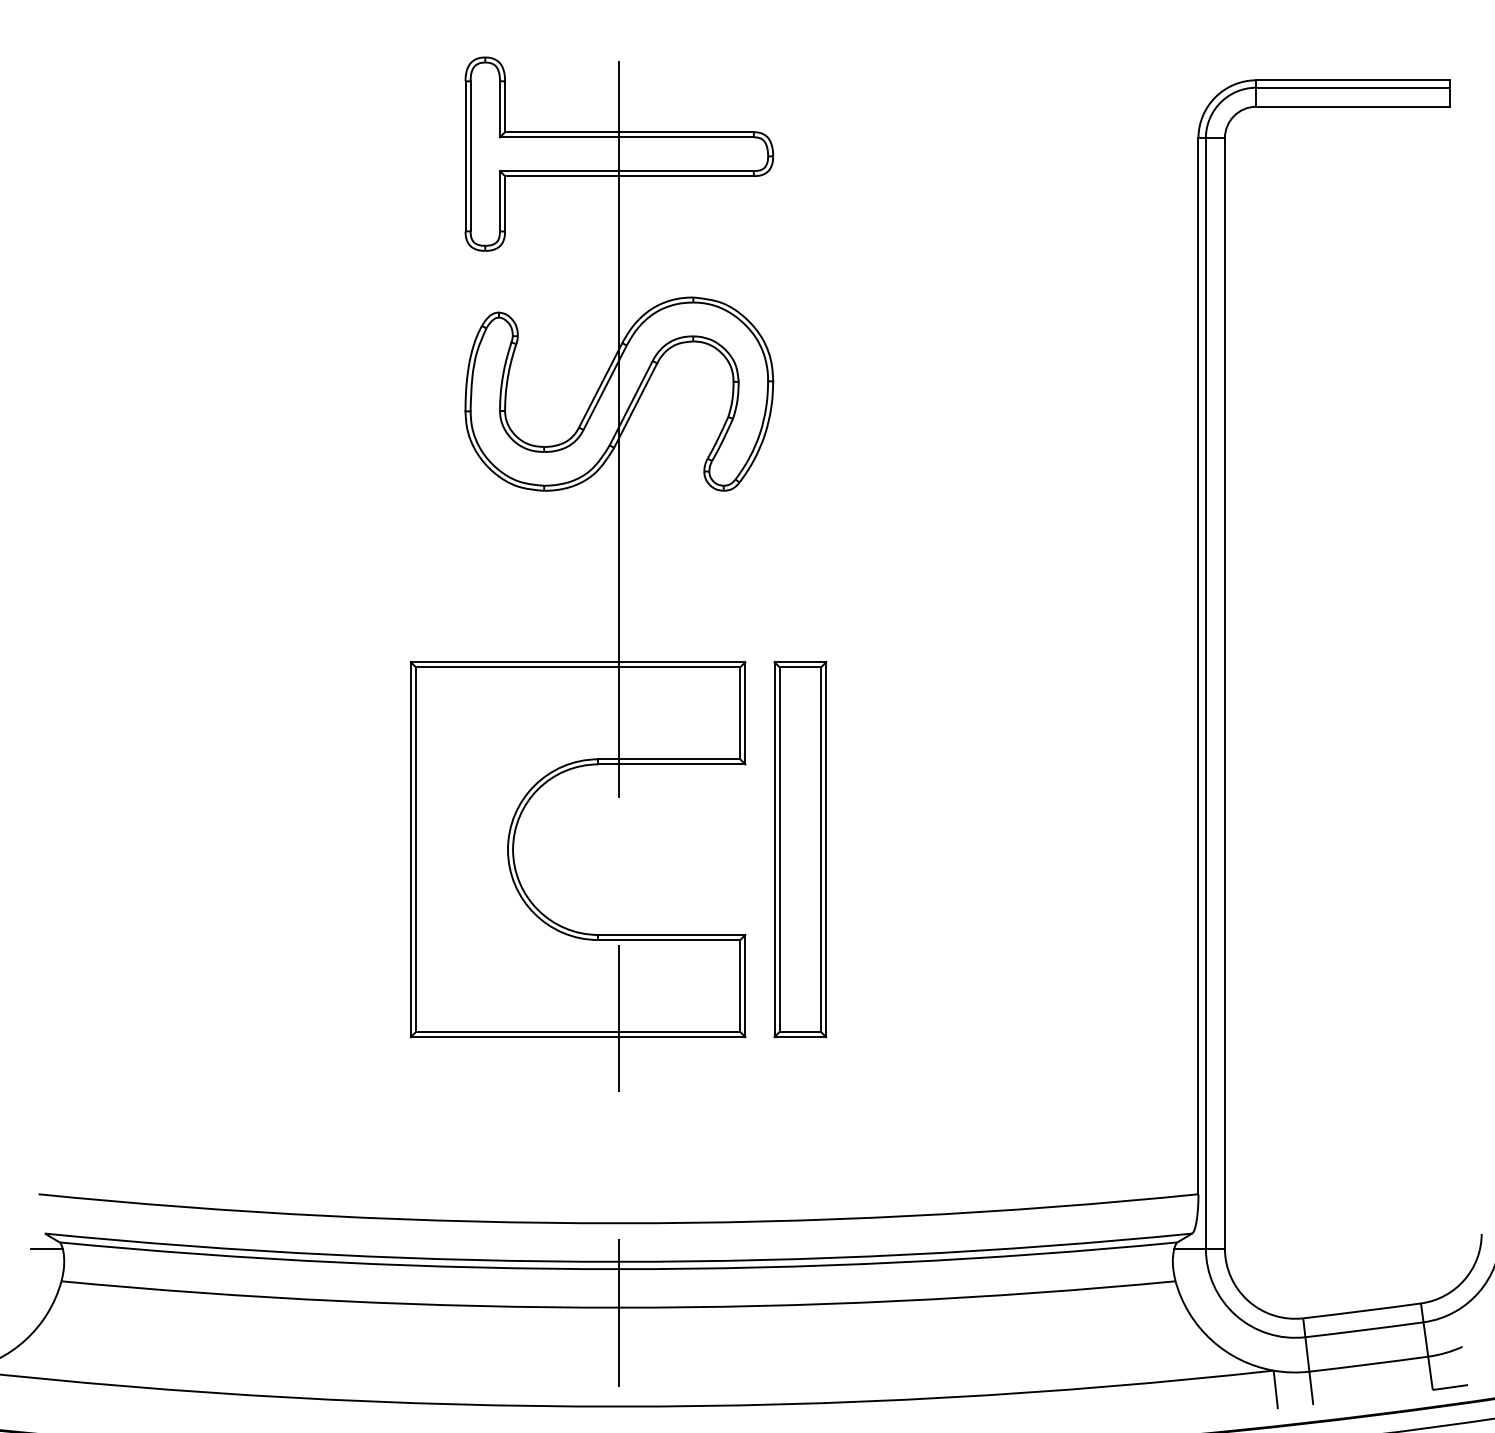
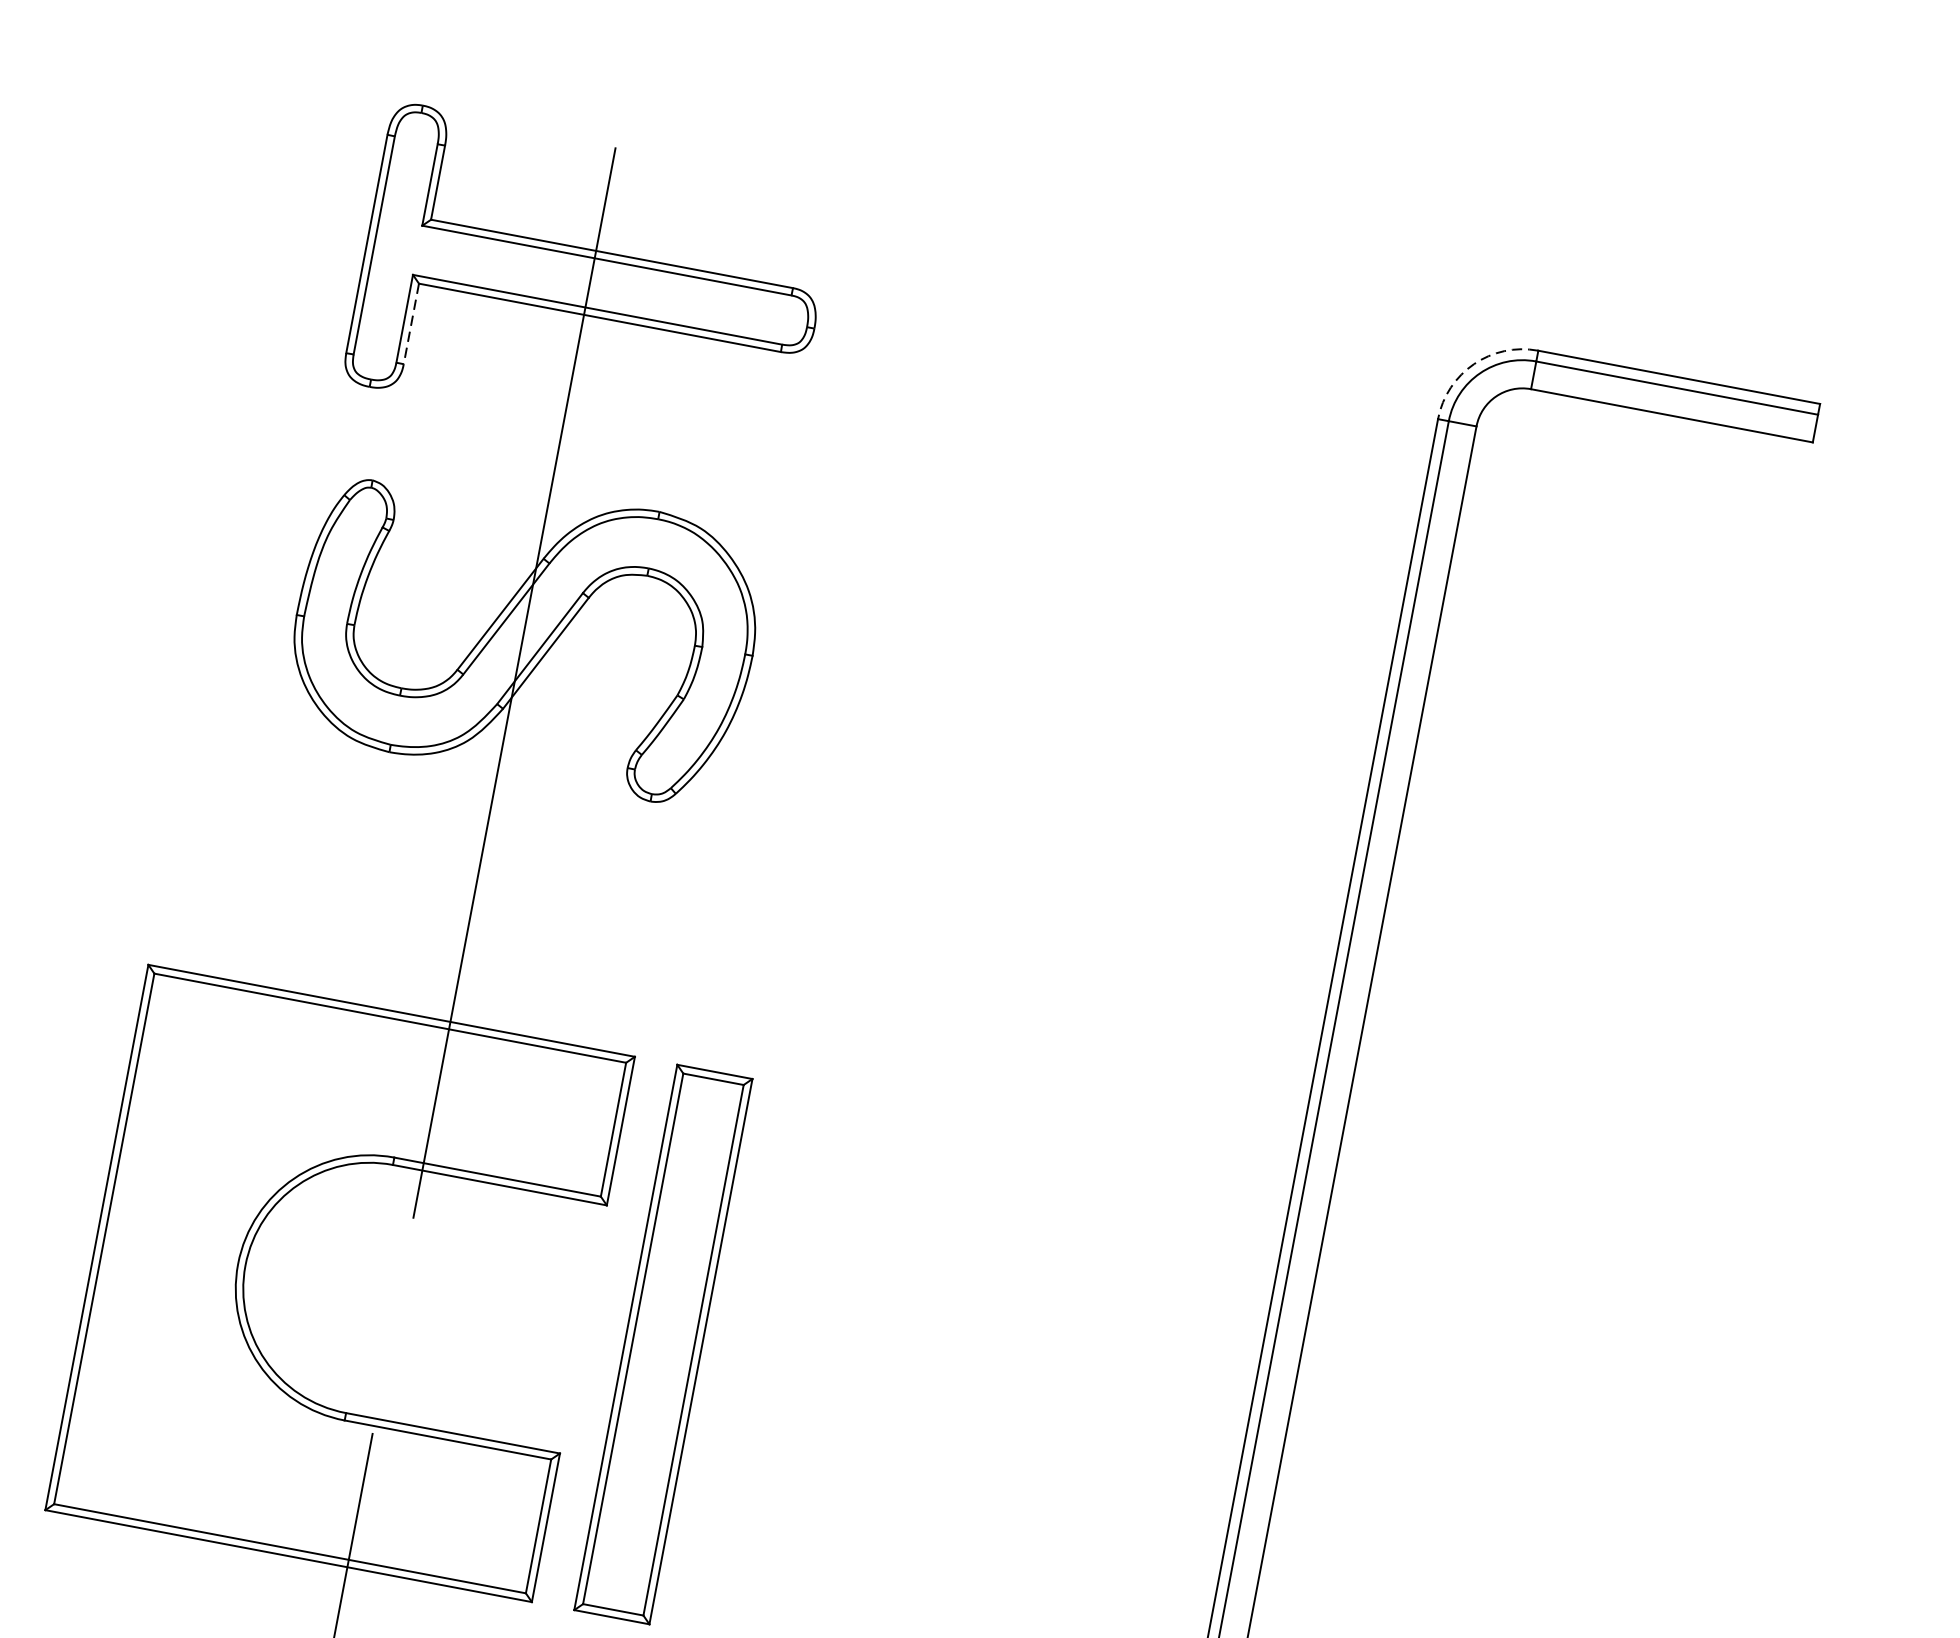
arc: (1215, 97) -> (1474, 364), solid -> dashed
line: (505, 203) -> (412, 323), solid -> dashed

